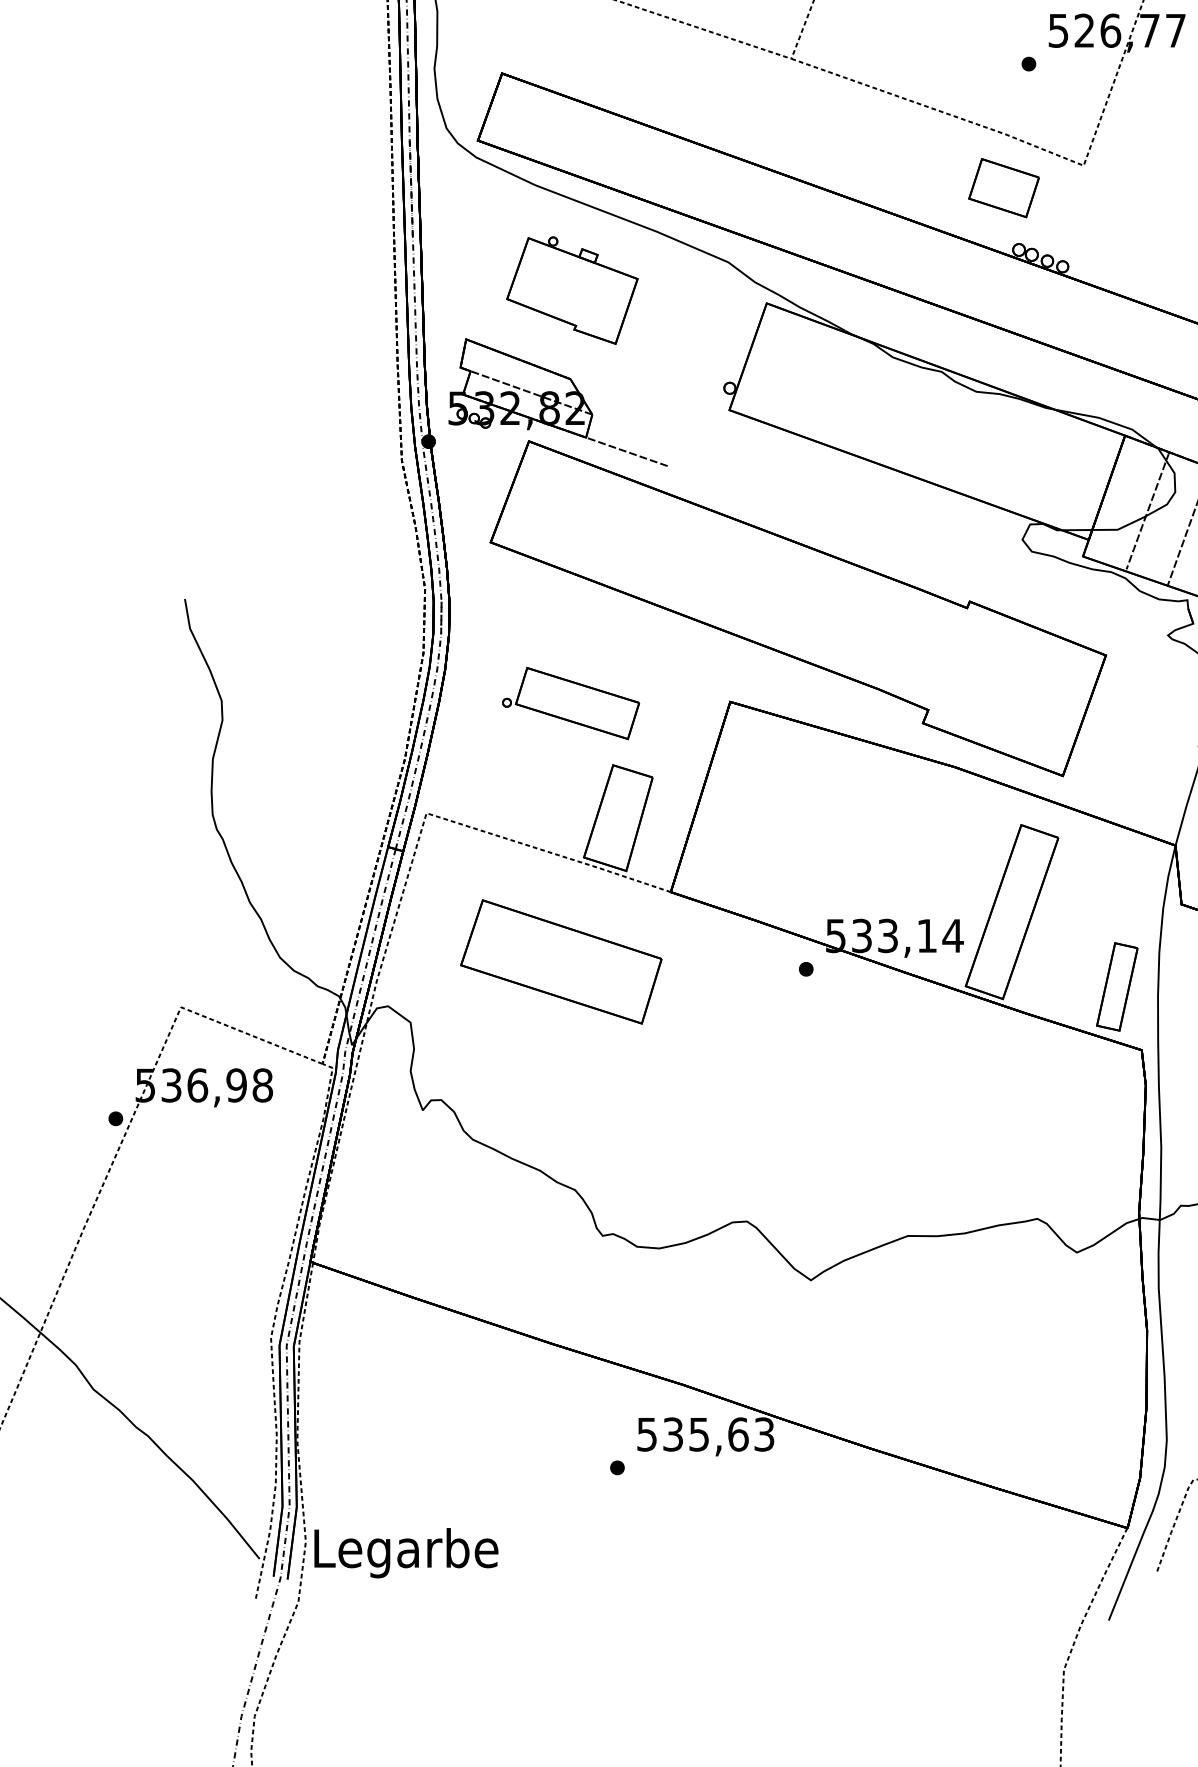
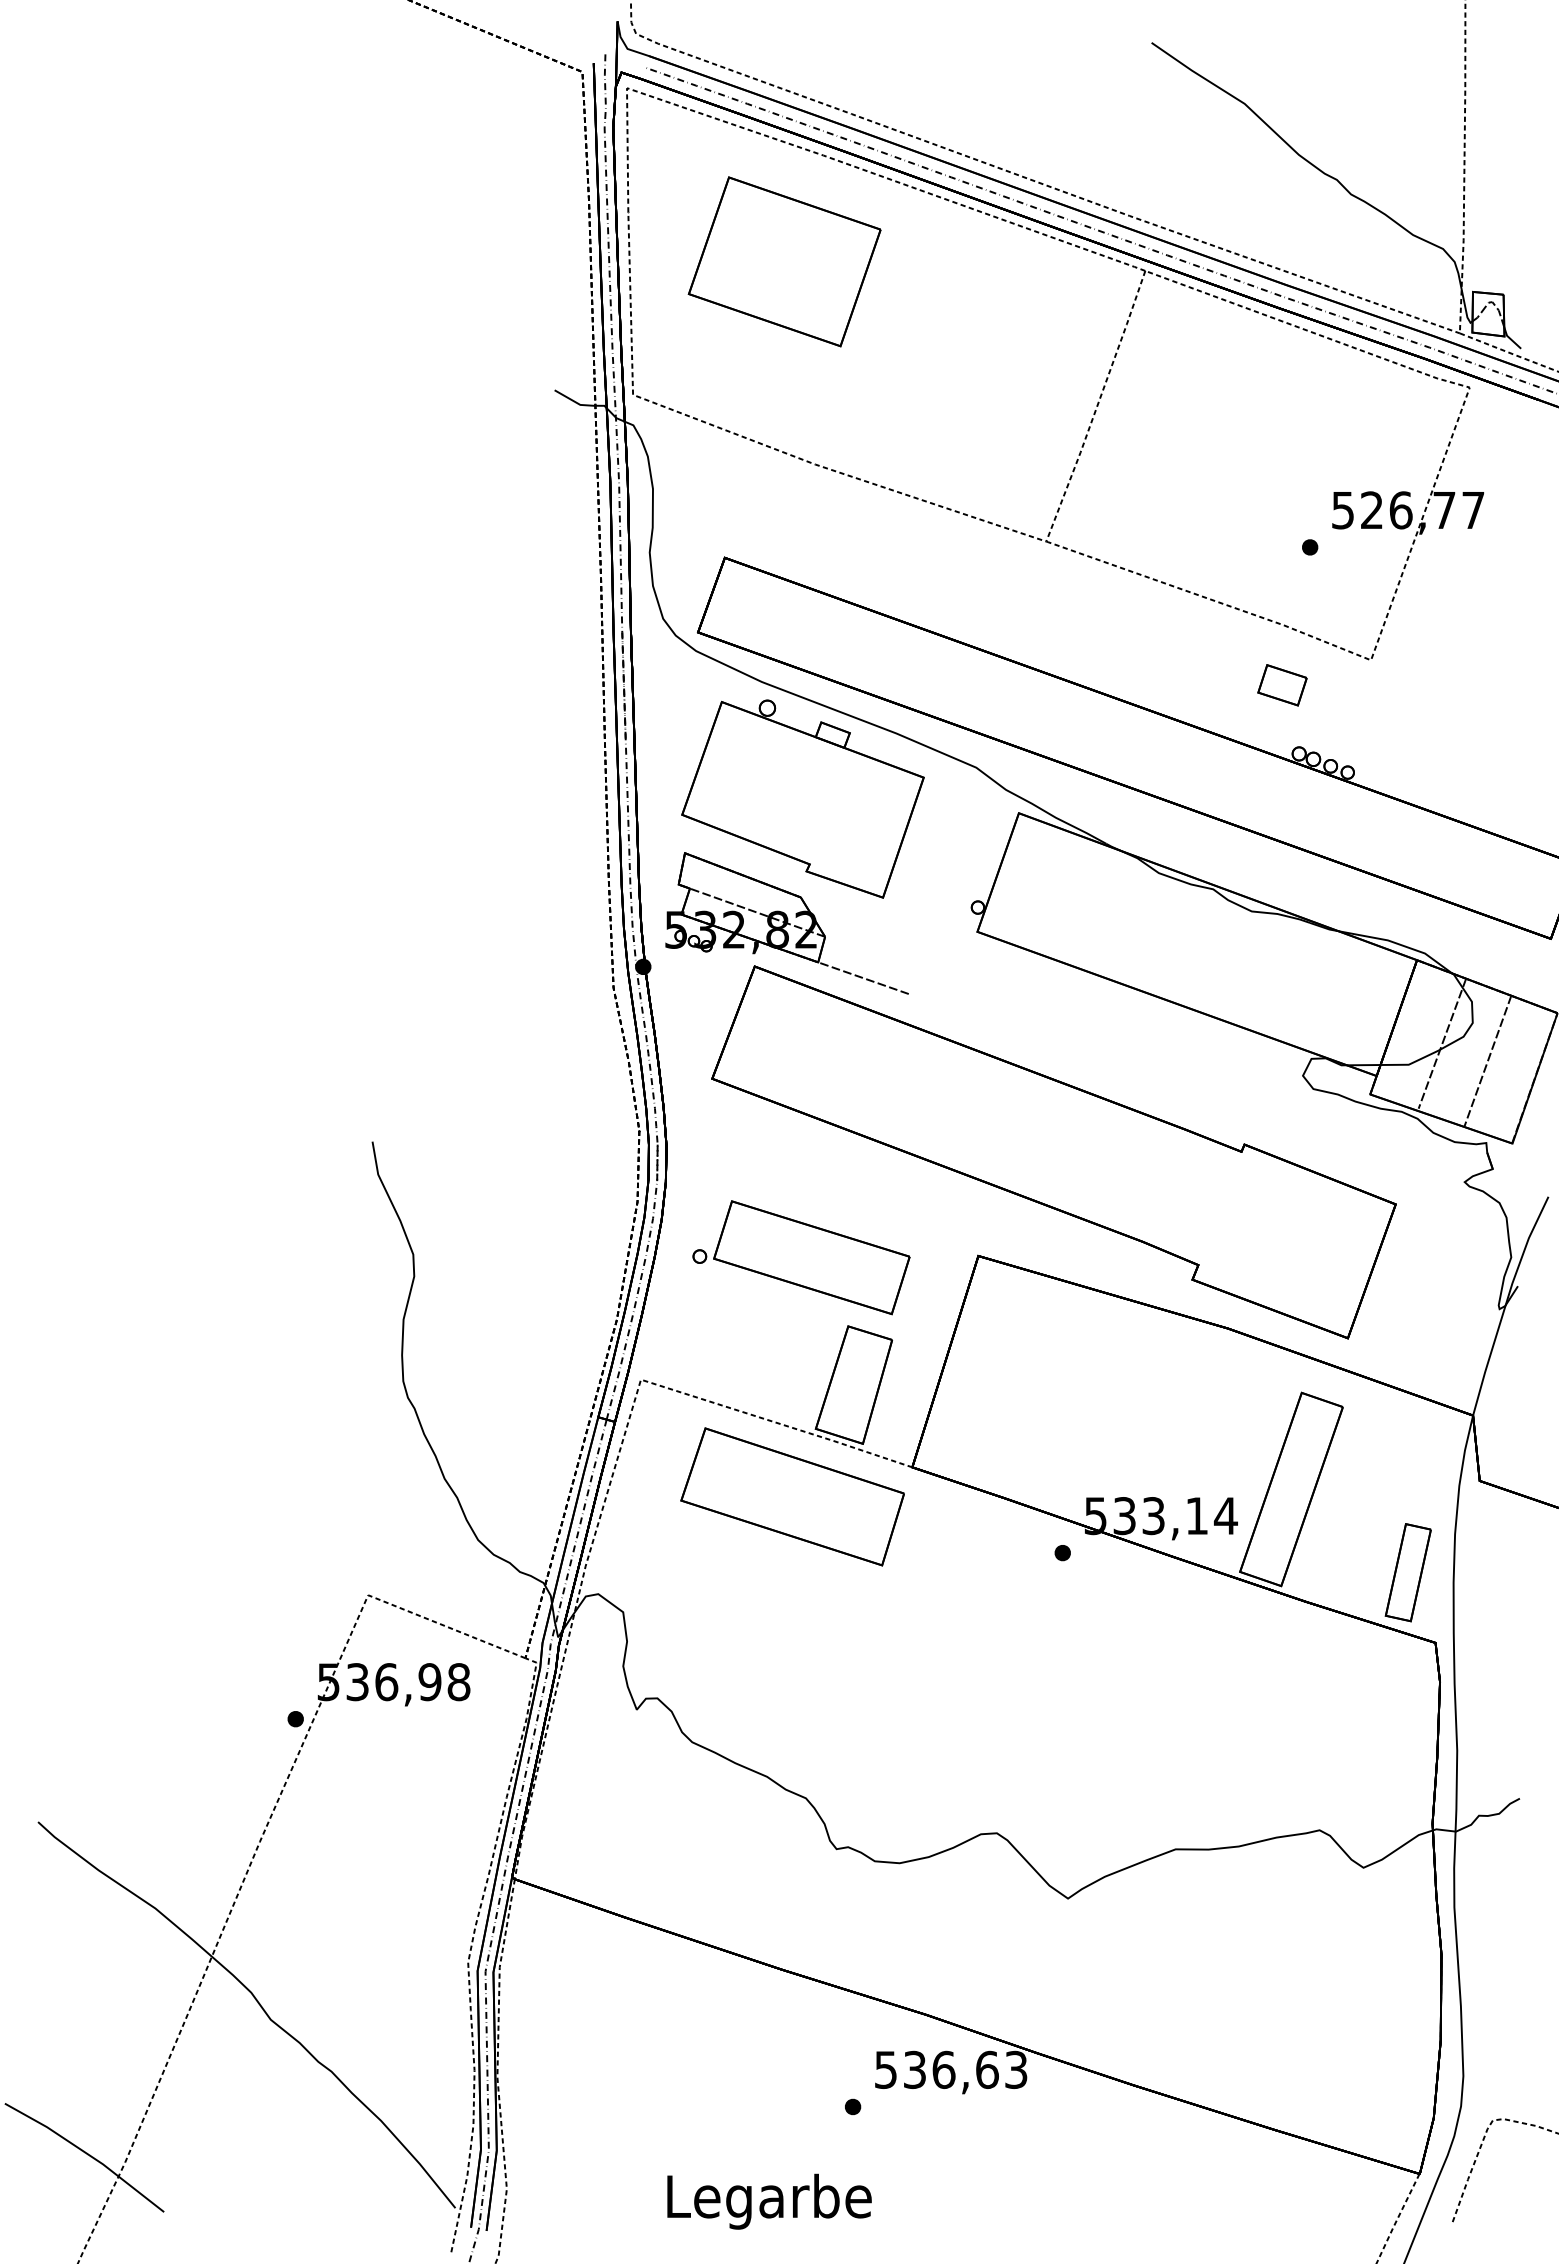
part: (1004, 188) -> (1282, 685), size x0.62
part: (571, 290) -> (802, 798), size x1.67
part: (571, 703) -> (801, 1257), size x1.43
part: (561, 961) -> (792, 1496), moved
text: (698, 1434) -> (943, 2069), 535,63 -> 536,63
text: (406, 1552) -> (769, 2201), moved

